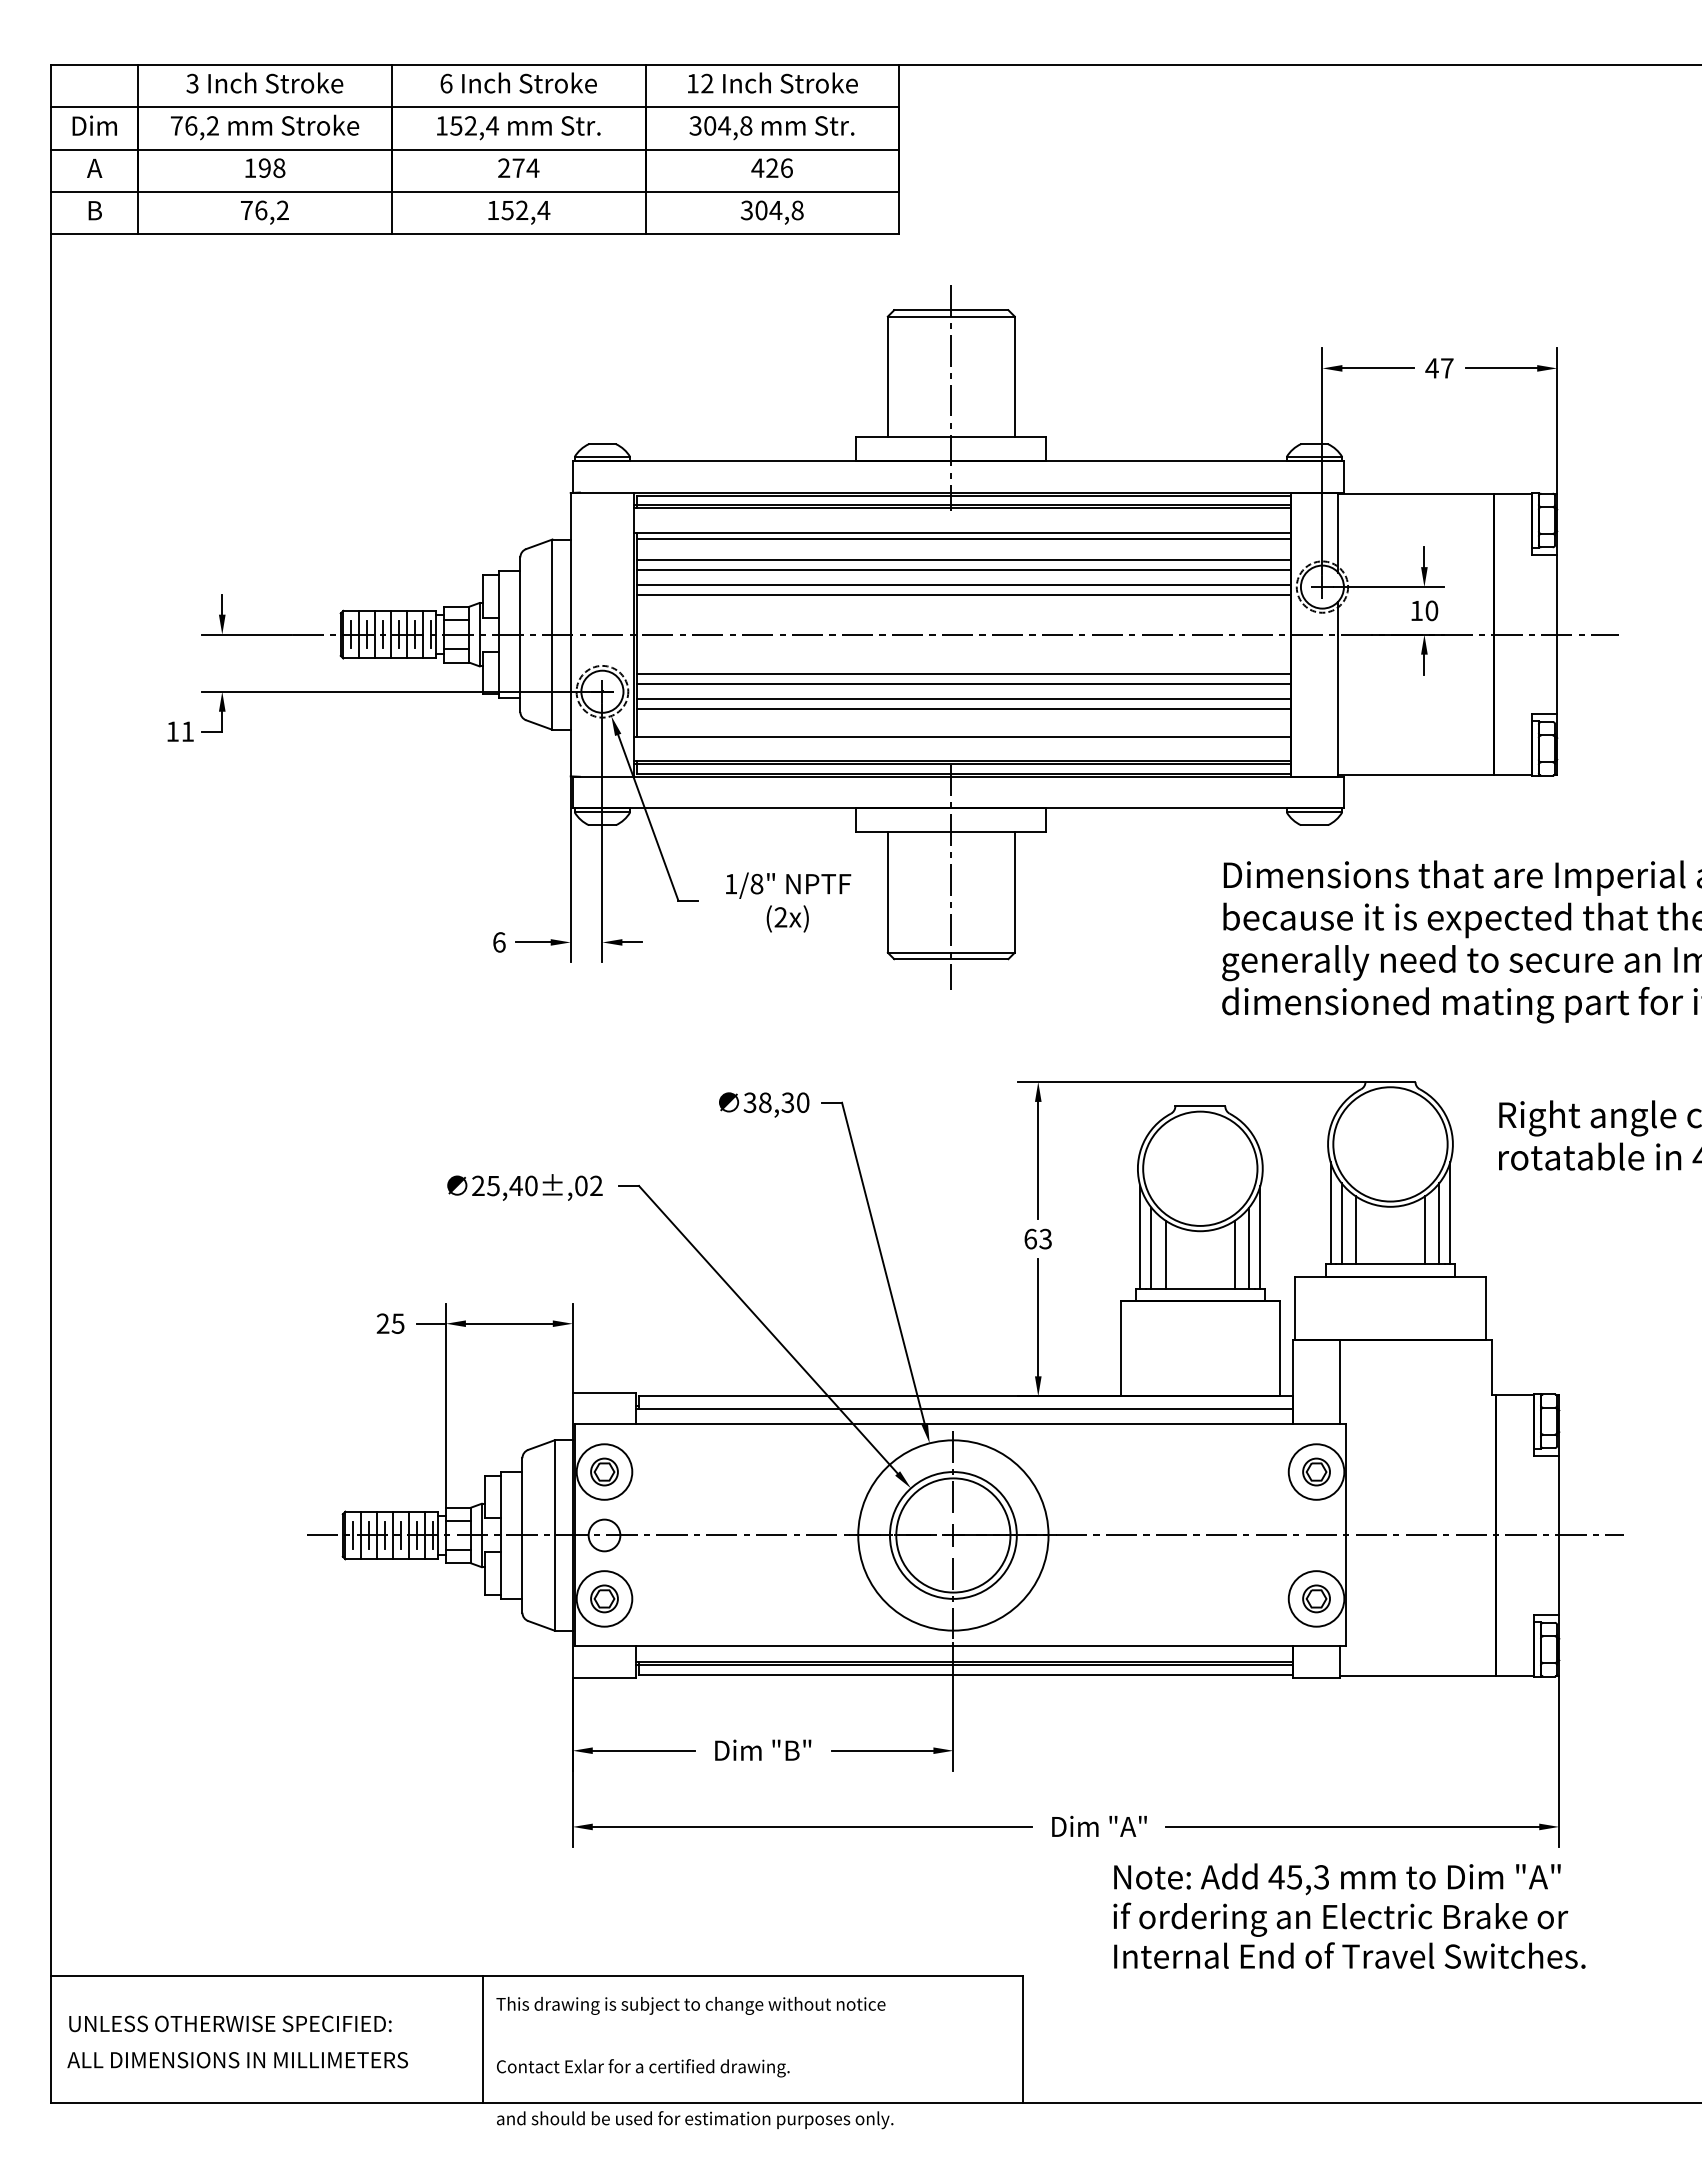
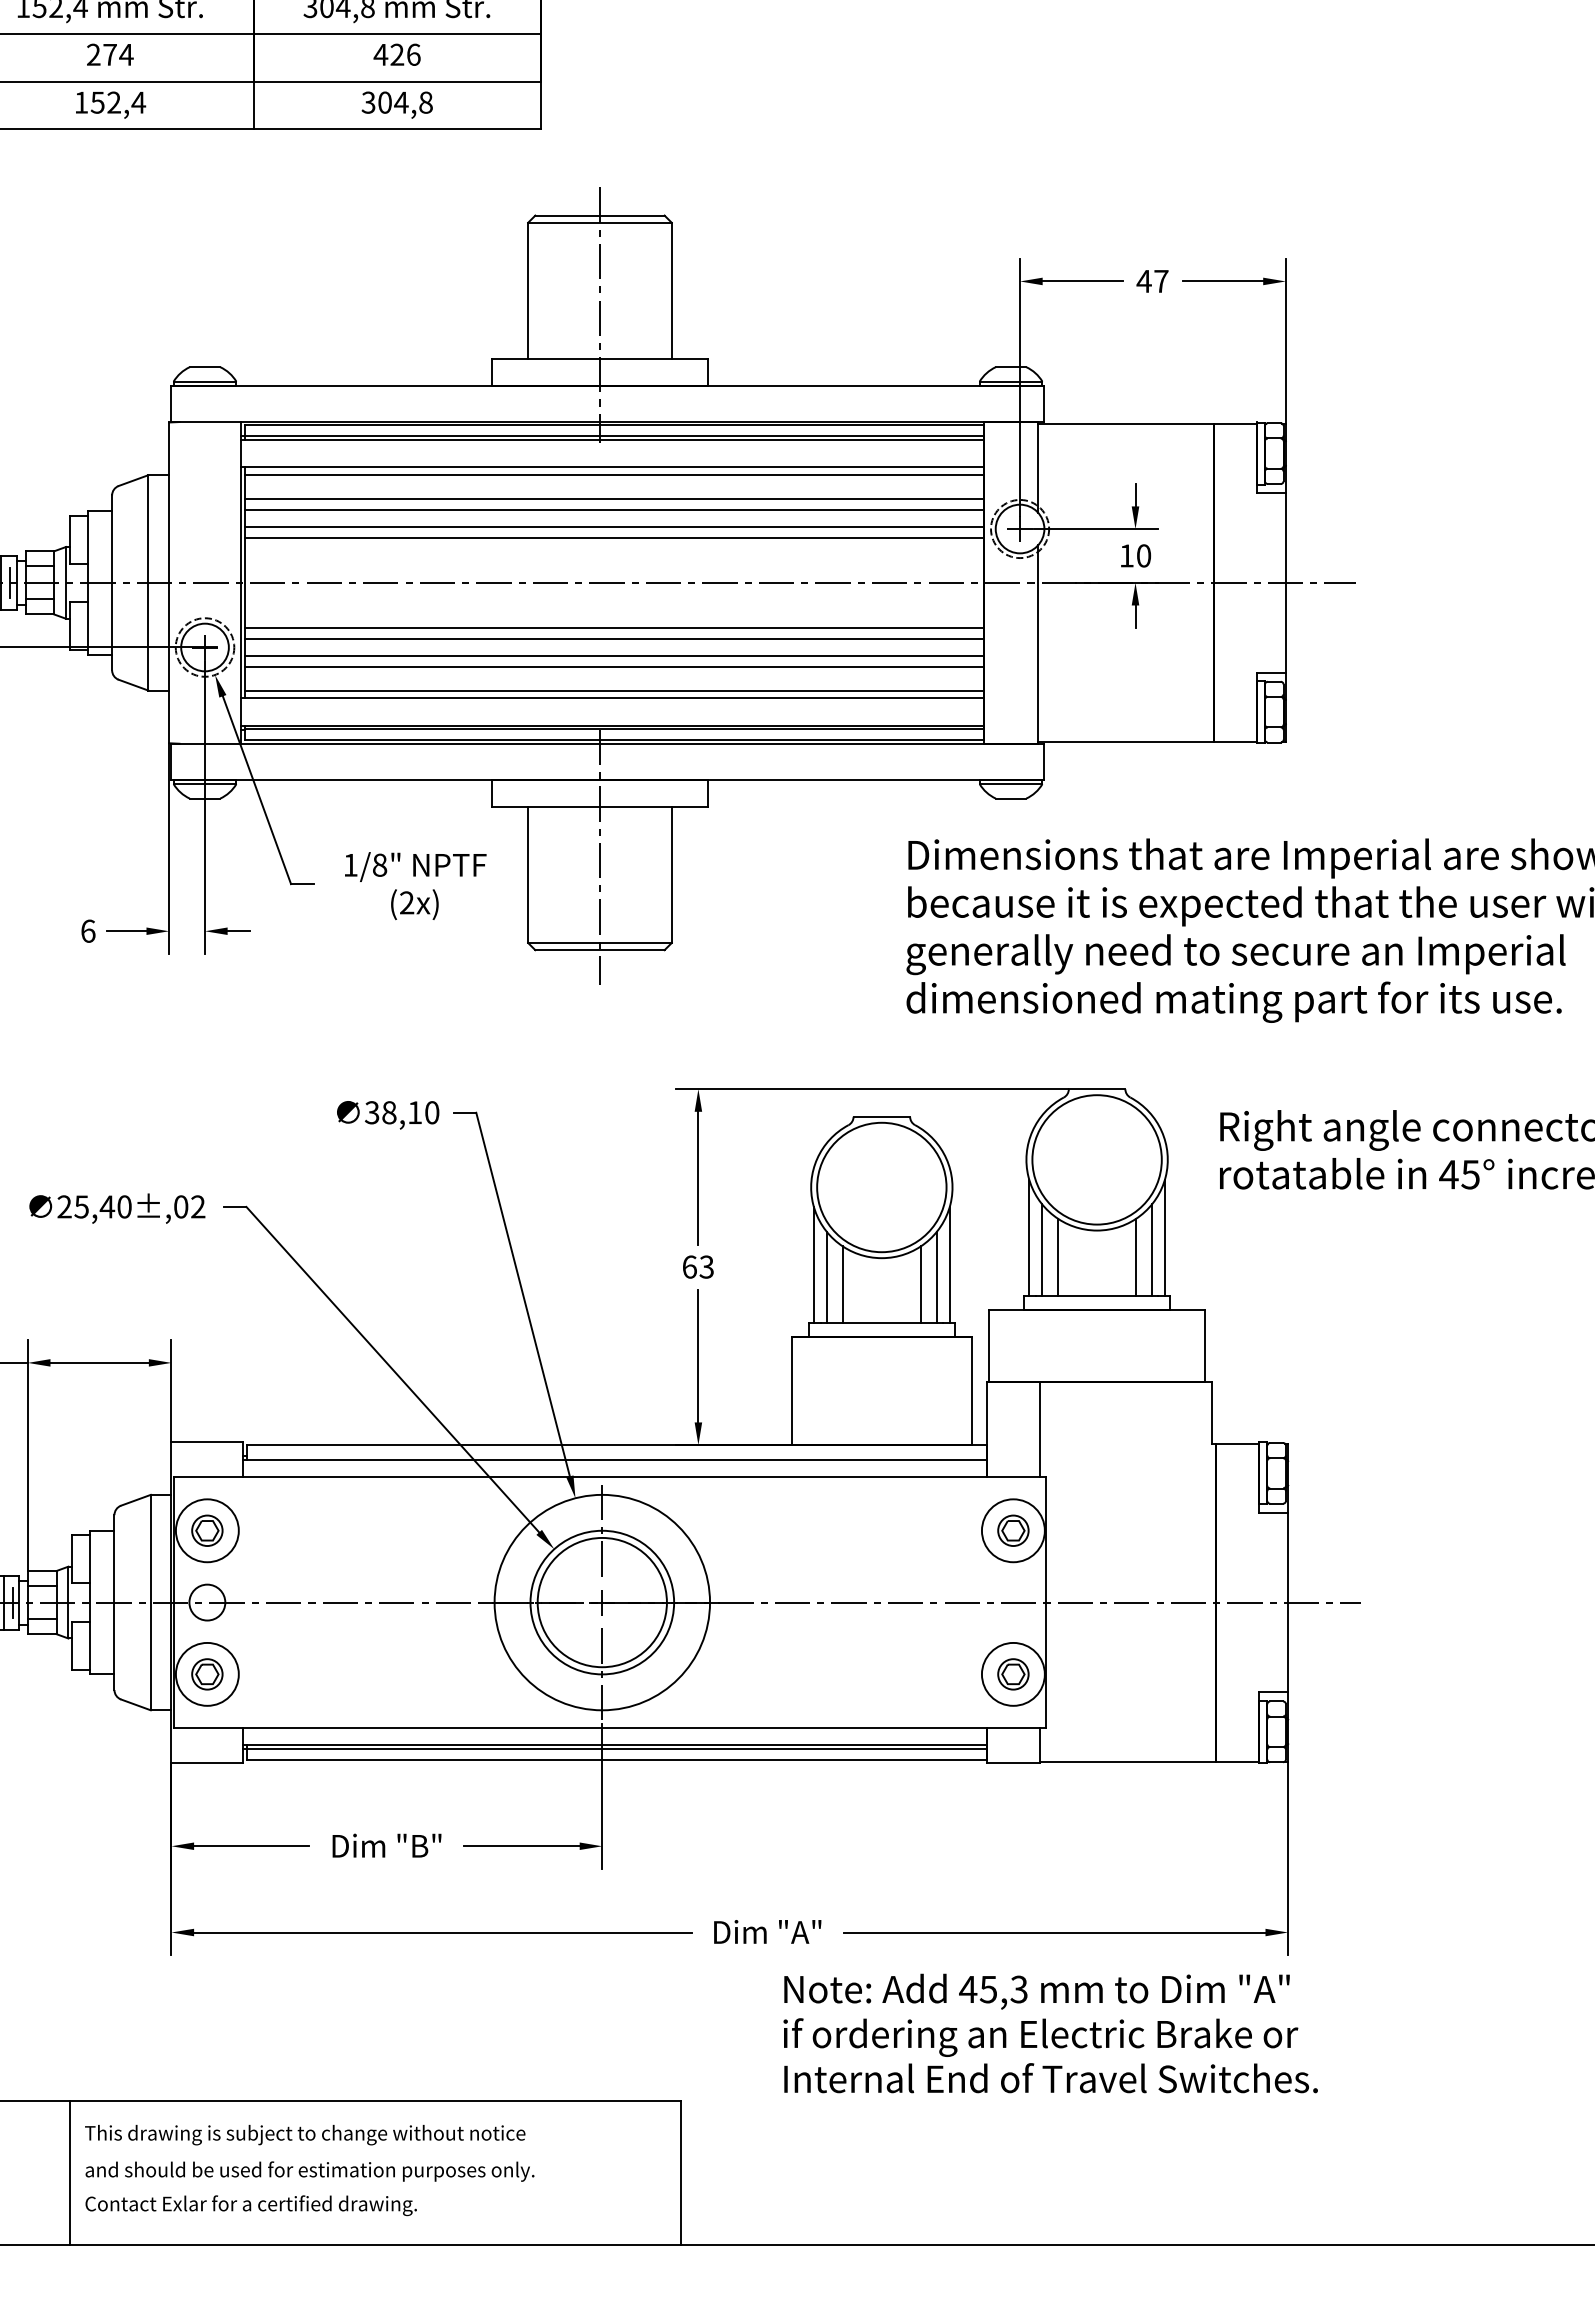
line: (963, 729) -> (613, 690), added
text: (787, 1102) -> (414, 1112), 38,30 -> 38,10
text: (695, 2120) -> (310, 2172), moved

